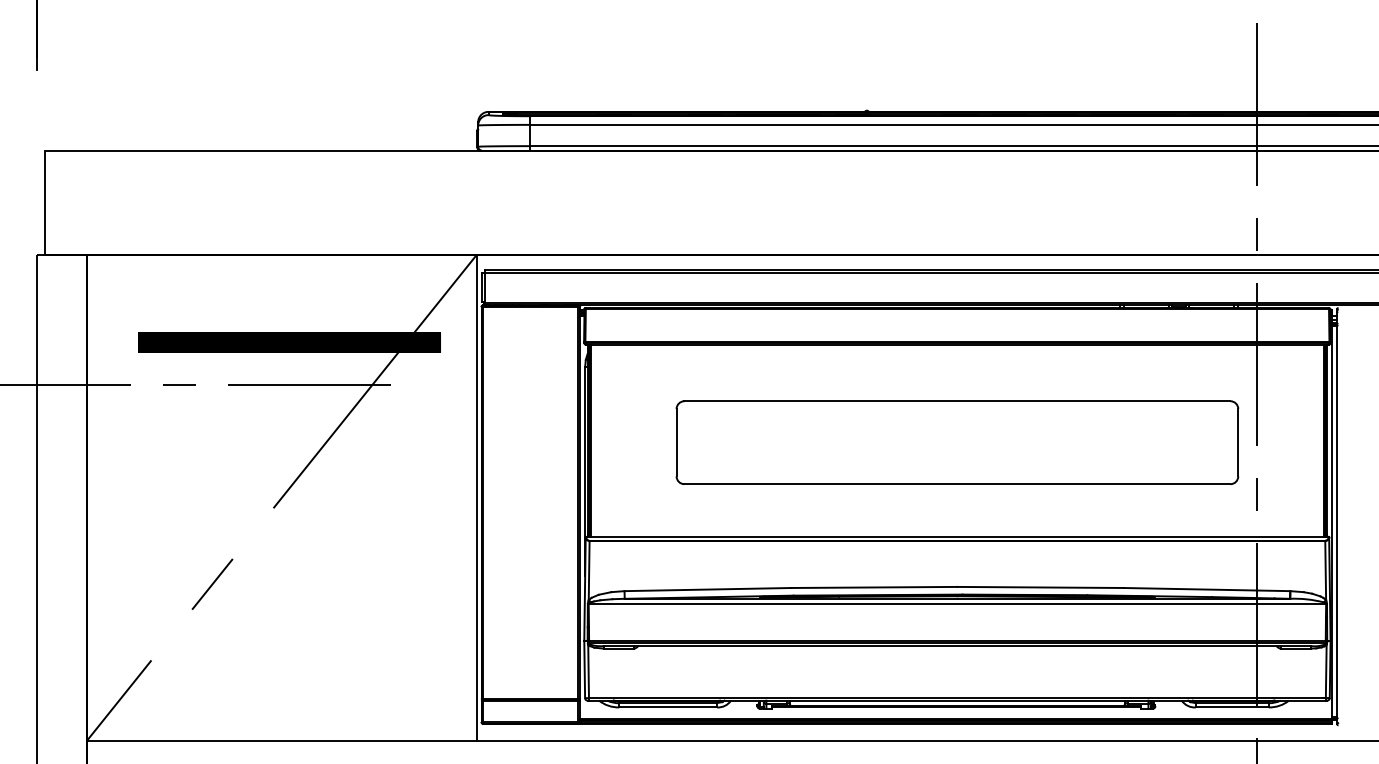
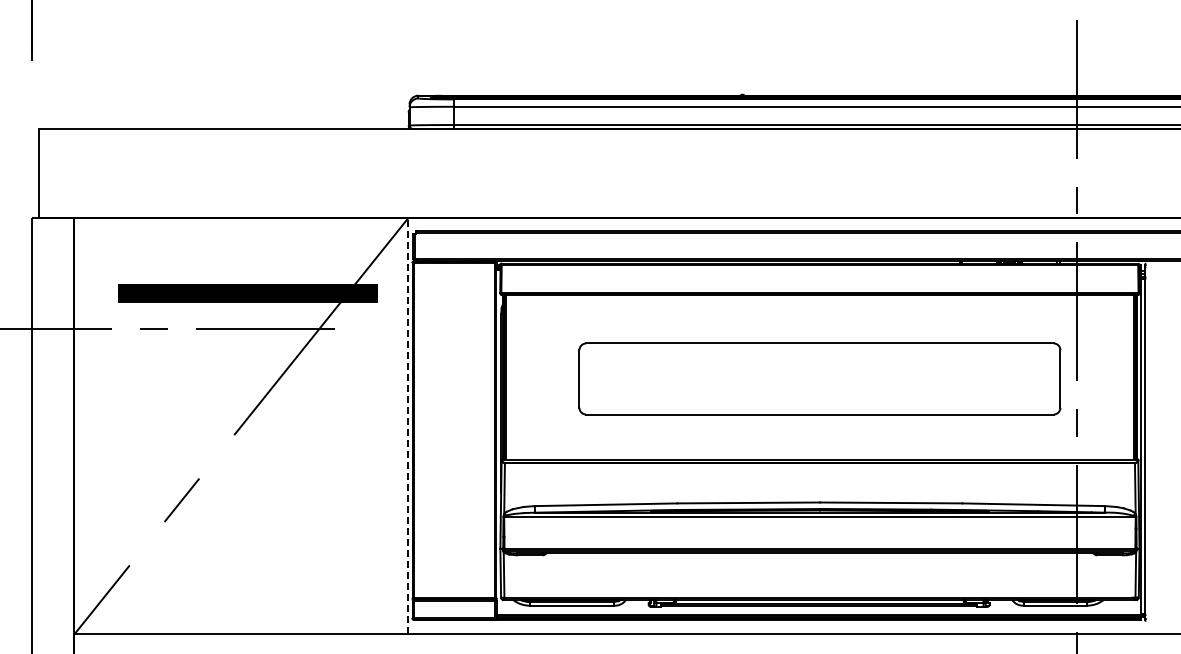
line: (476, 497) -> (408, 425), solid -> dashed

